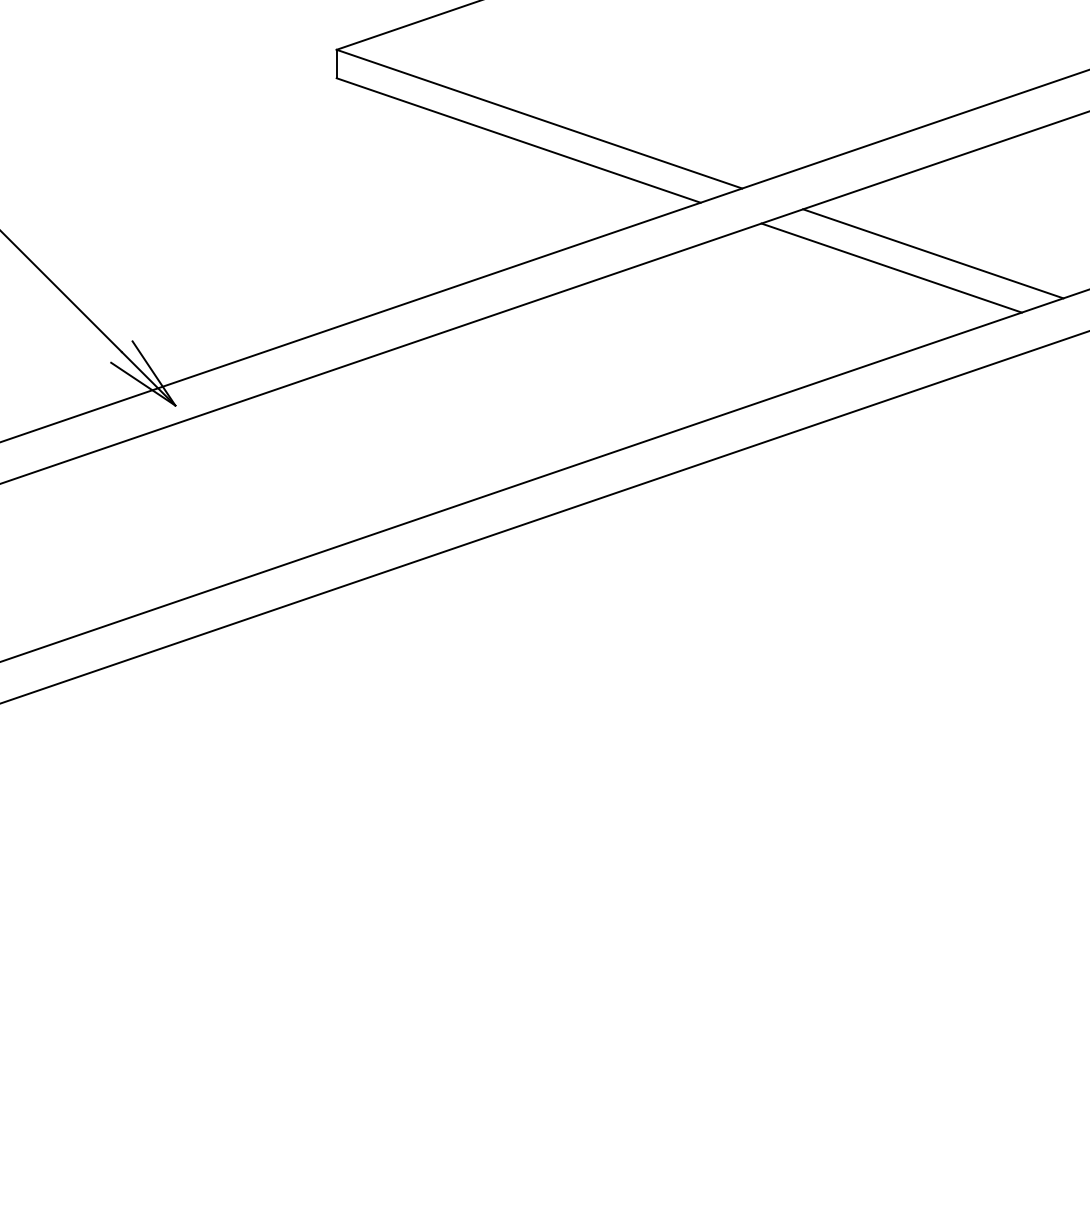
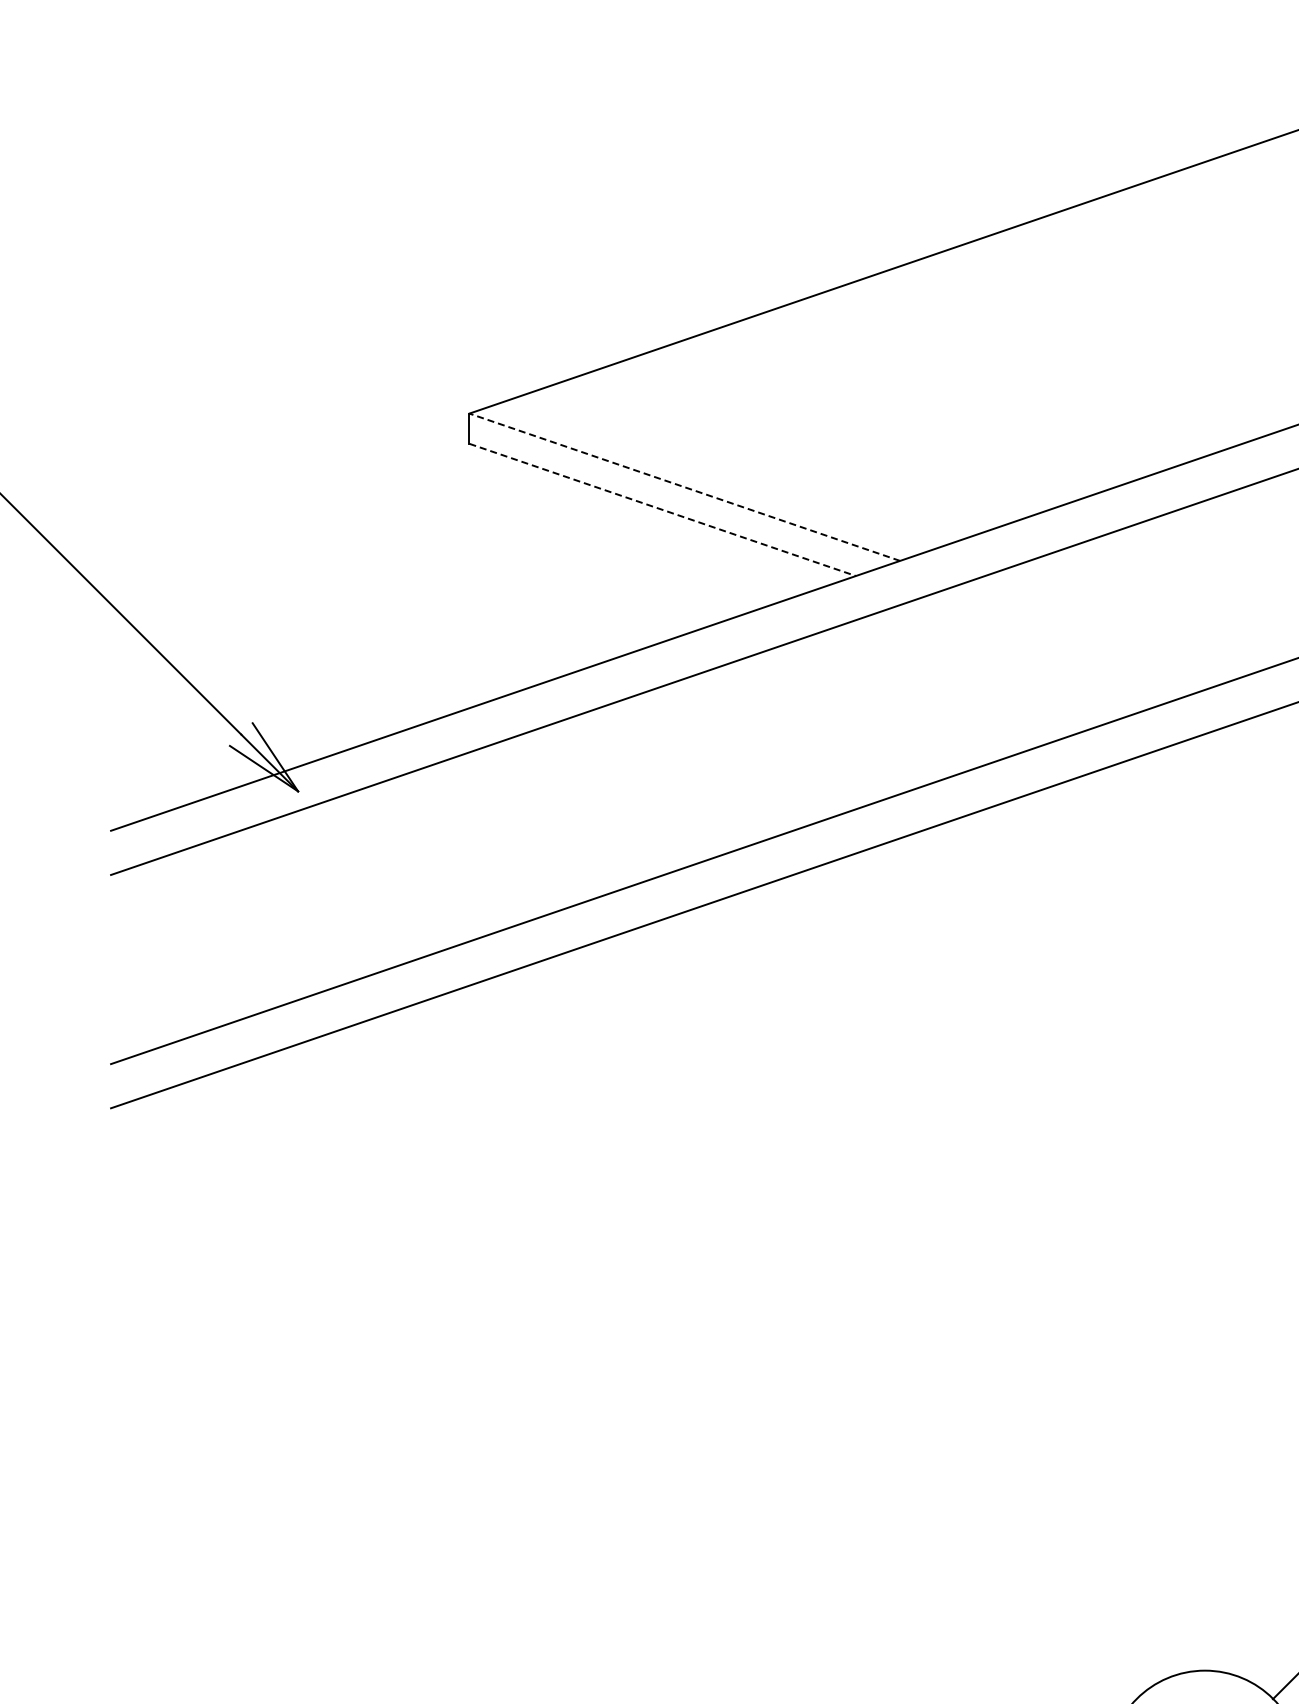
line: (539, 119) -> (684, 487), solid -> dashed
line: (519, 141) -> (663, 510), solid -> dashed
line: (932, 254) -> (1102, 630), removed
line: (891, 268) -> (1058, 645), removed

